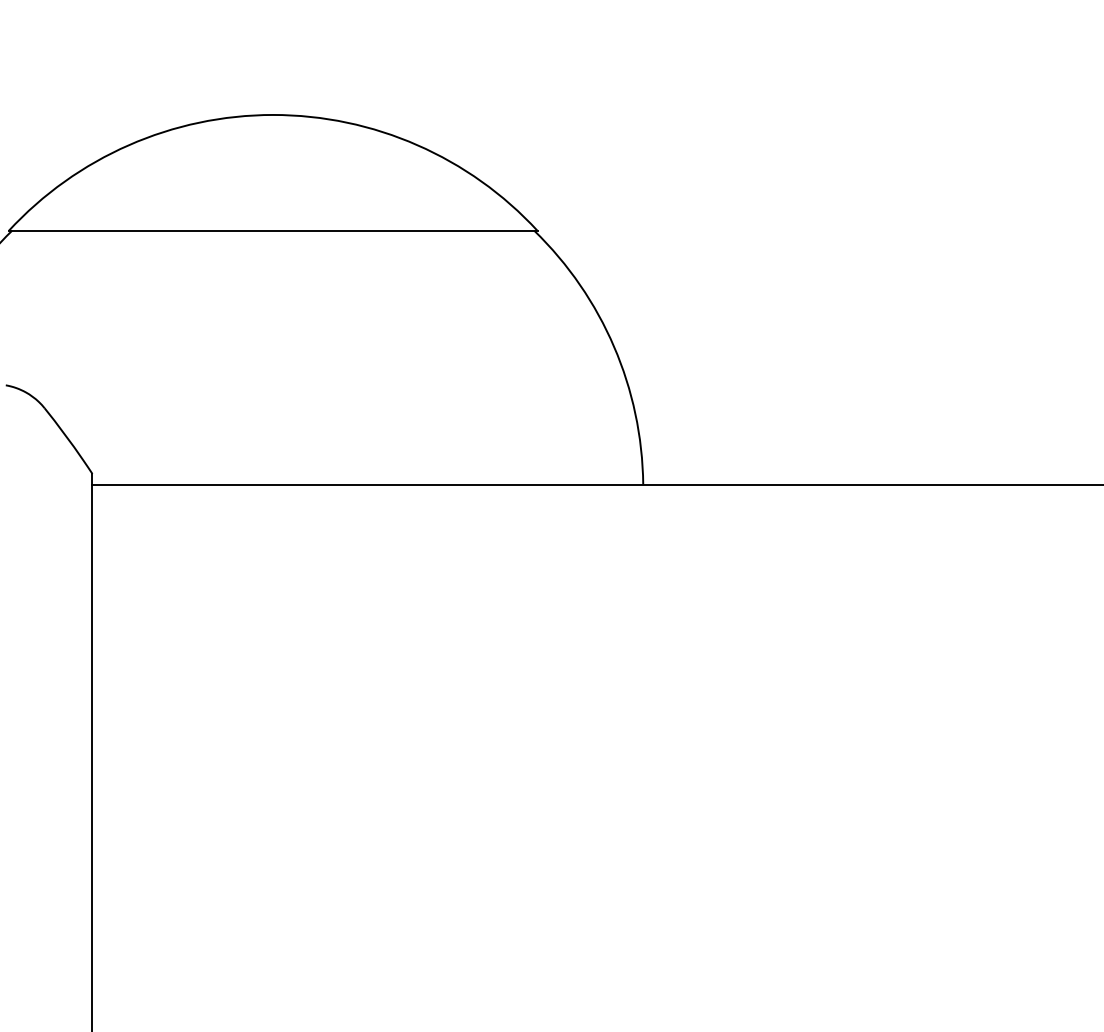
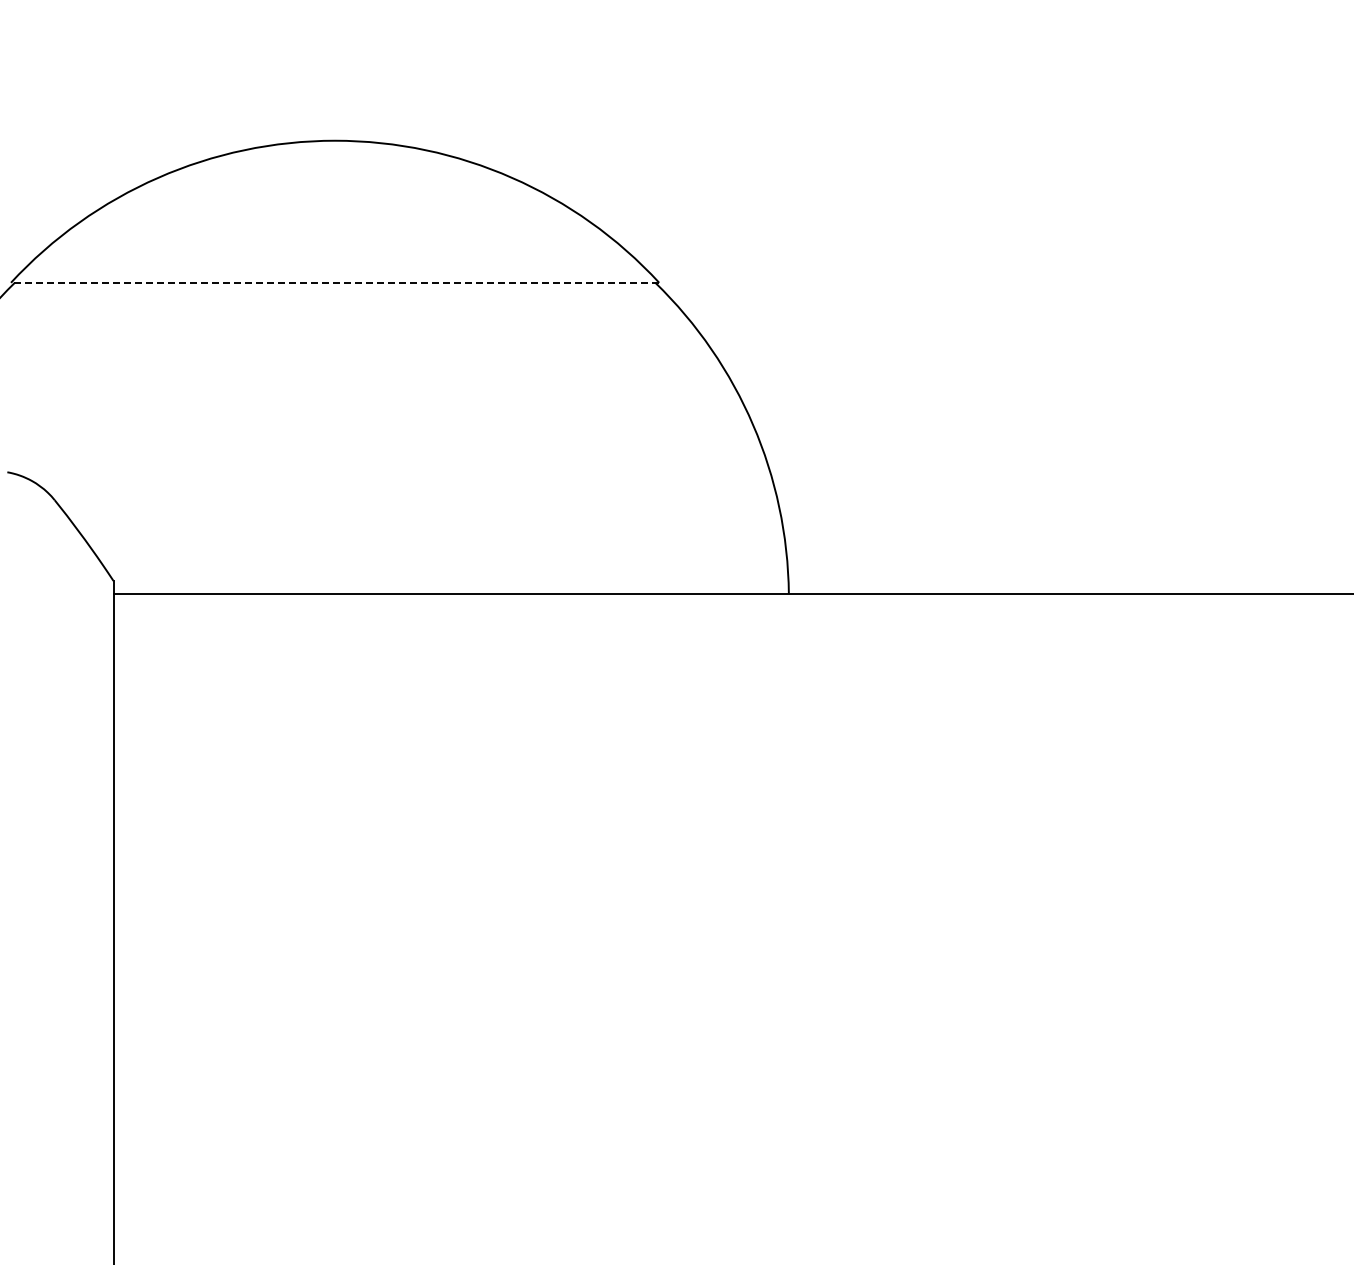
line: (272, 230) -> (334, 282), solid -> dashed

